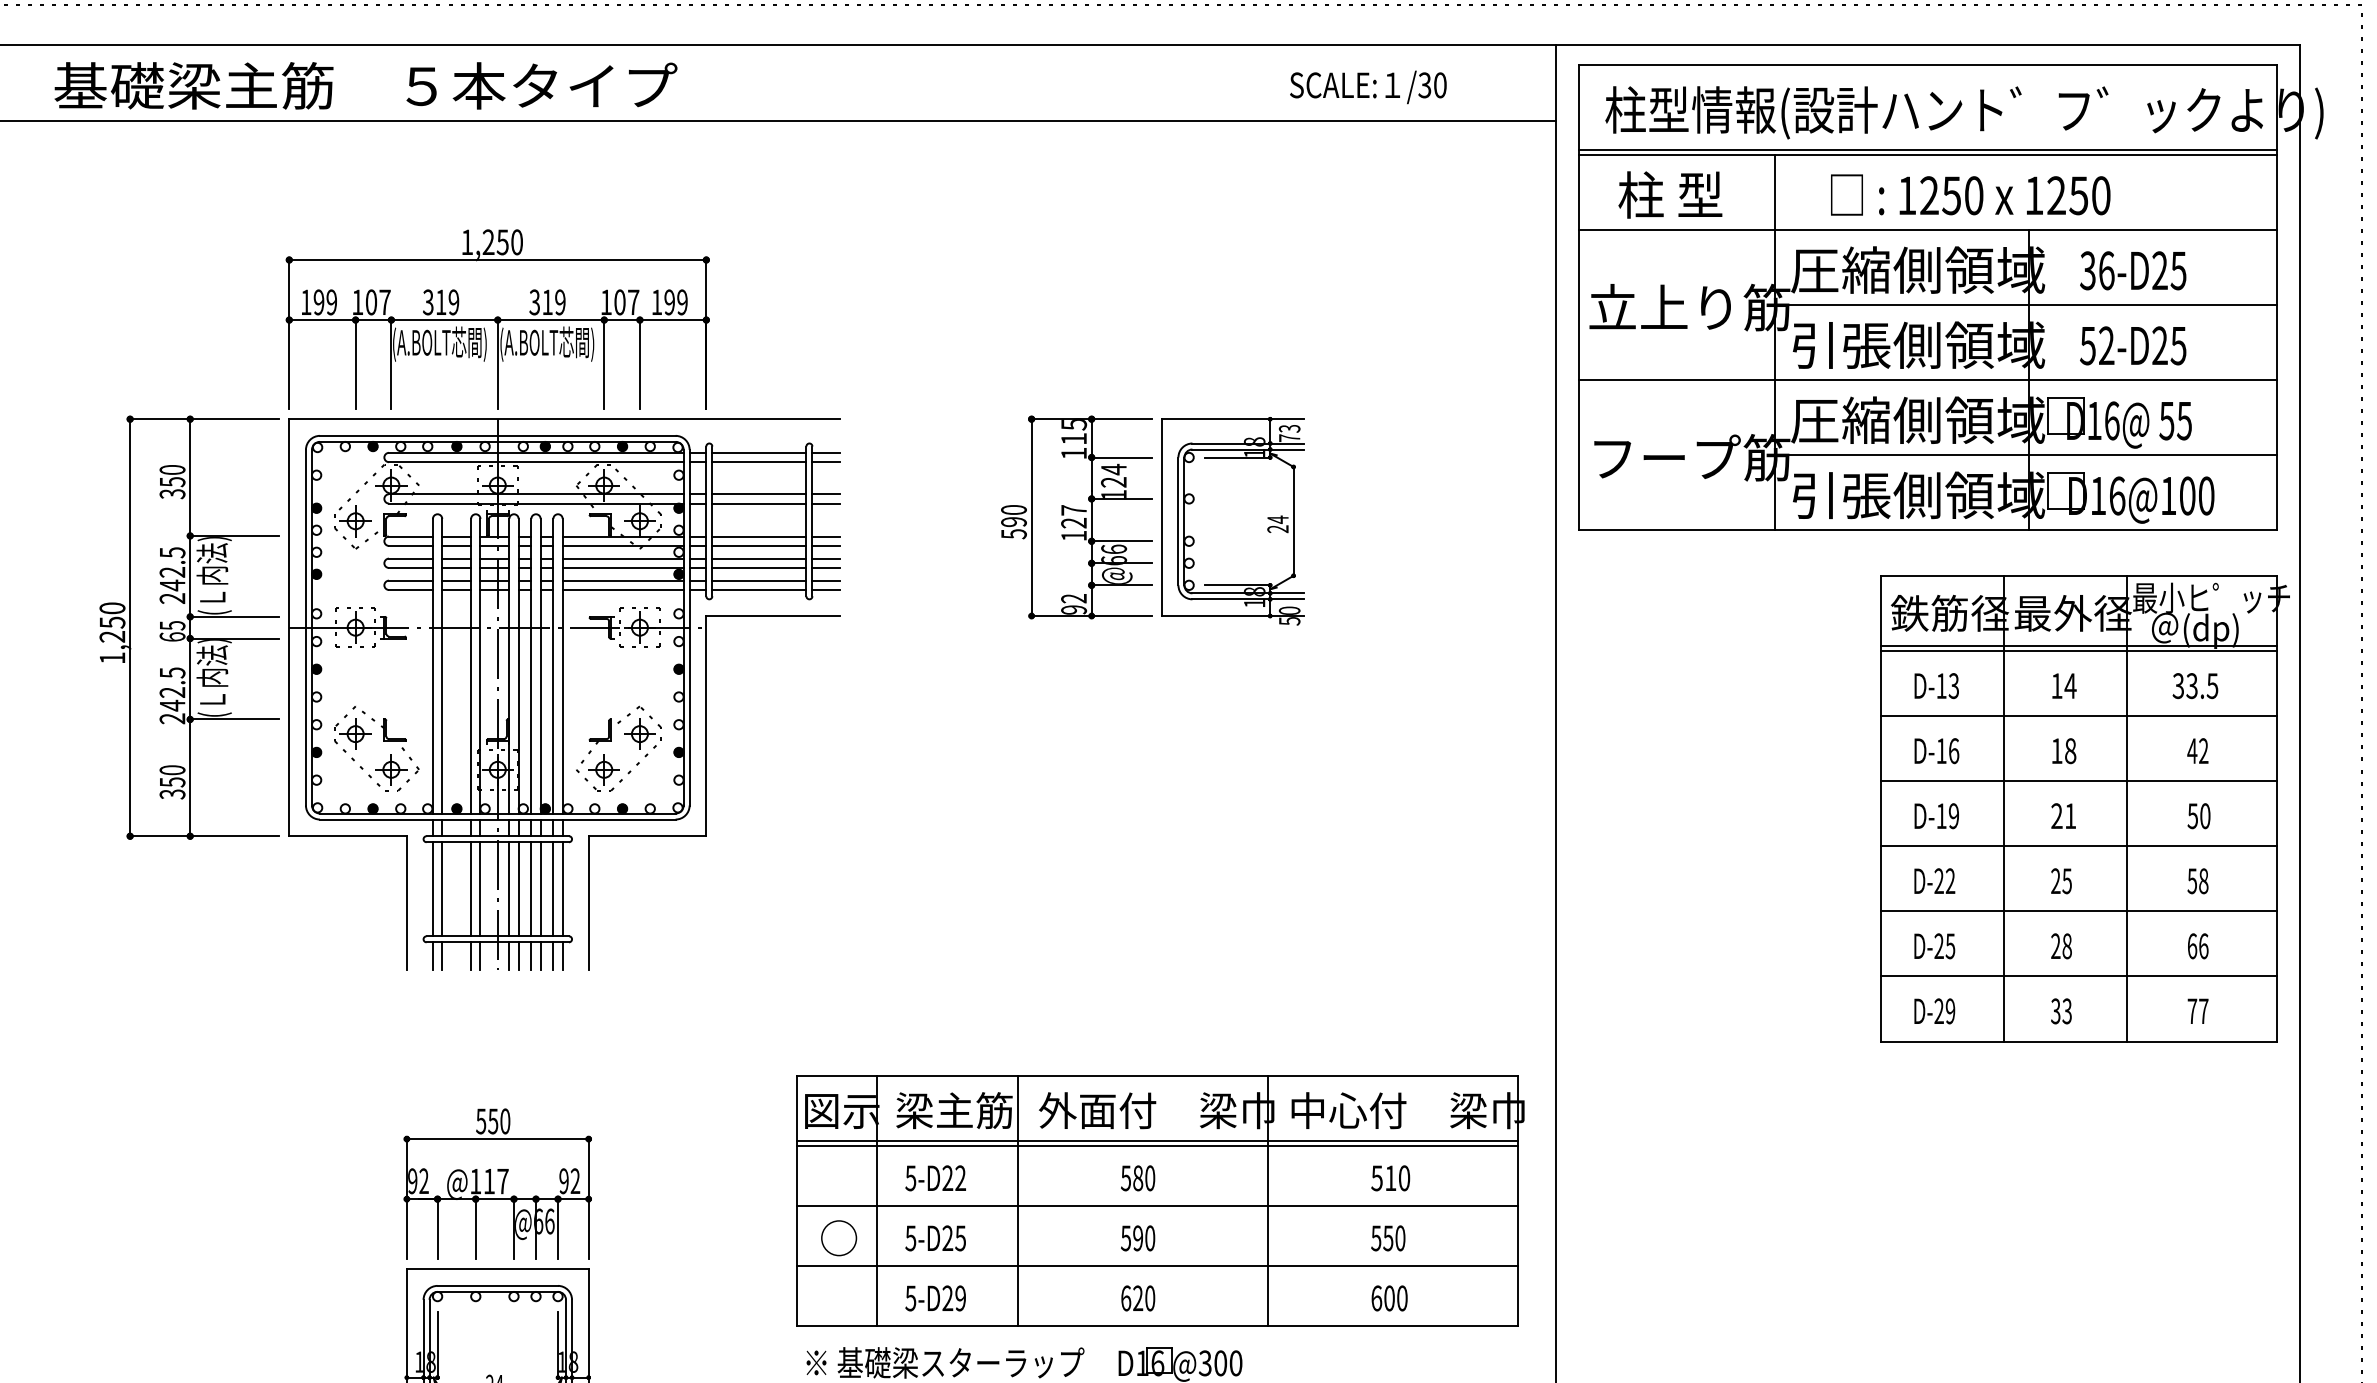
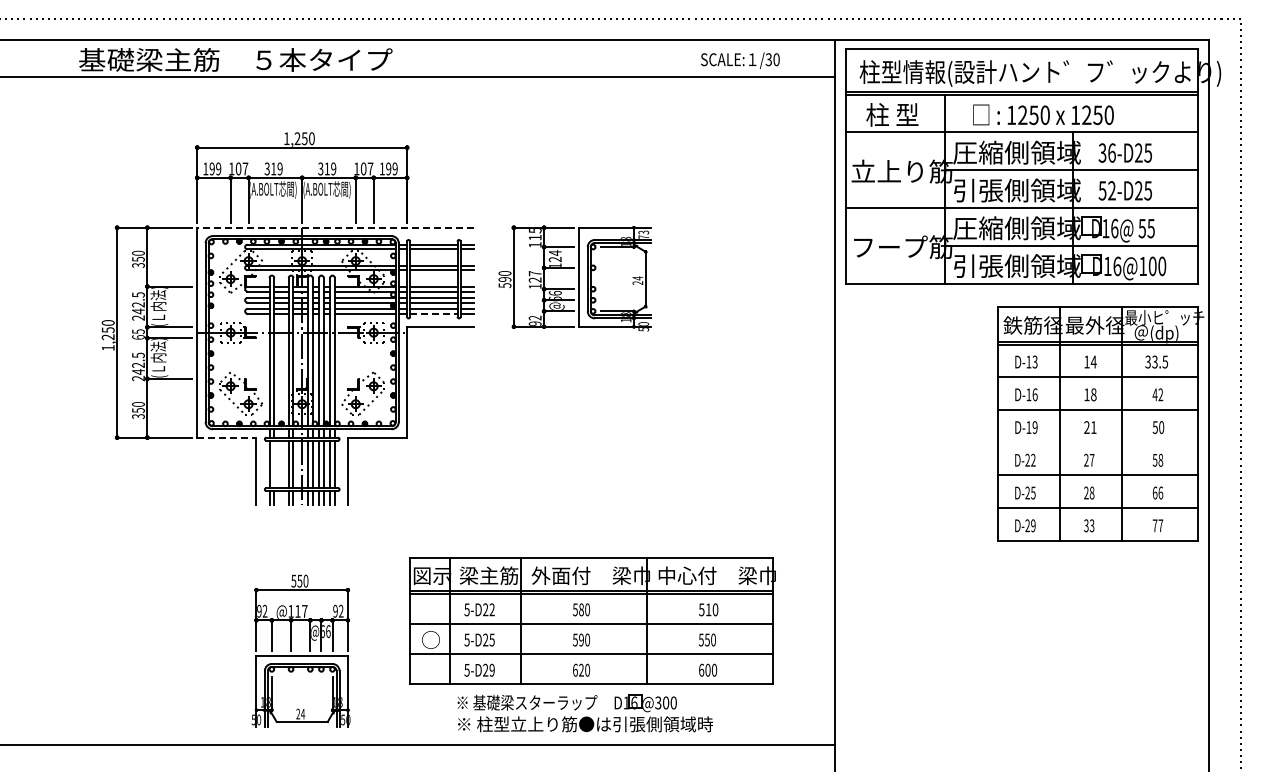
line: (563, 418) -> (335, 227), solid -> dashed
part: (1152, 520) -> (574, 278), moved
line: (758, 589) -> (433, 313), solid -> dashed
line: (347, 835) -> (226, 437), solid -> dashed
line: (2077, 845) -> (1097, 442), removed
text: (2065, 881) -> (1091, 460), 25 -> 27
line: (442, 889) -> (274, 464), removed
part: (1160, 1199) -> (592, 620), moved

